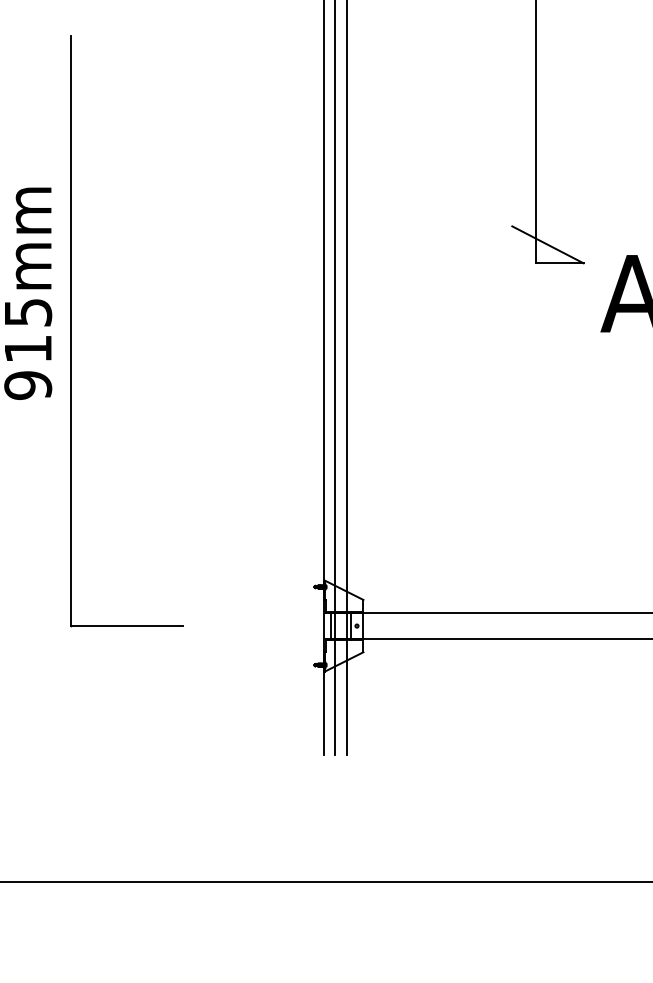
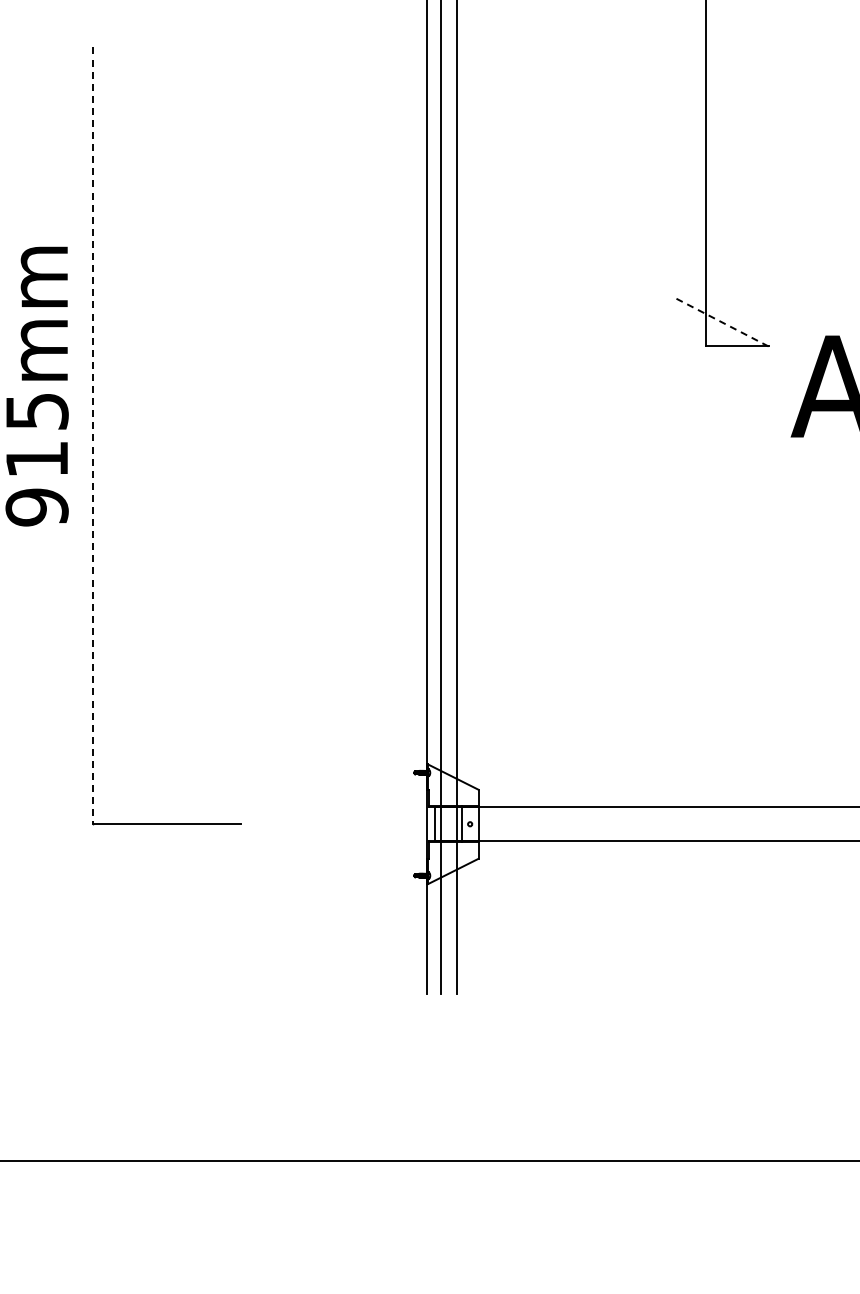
line: (547, 245) -> (721, 322), solid -> dashed
line: (70, 331) -> (93, 436), solid -> dashed

